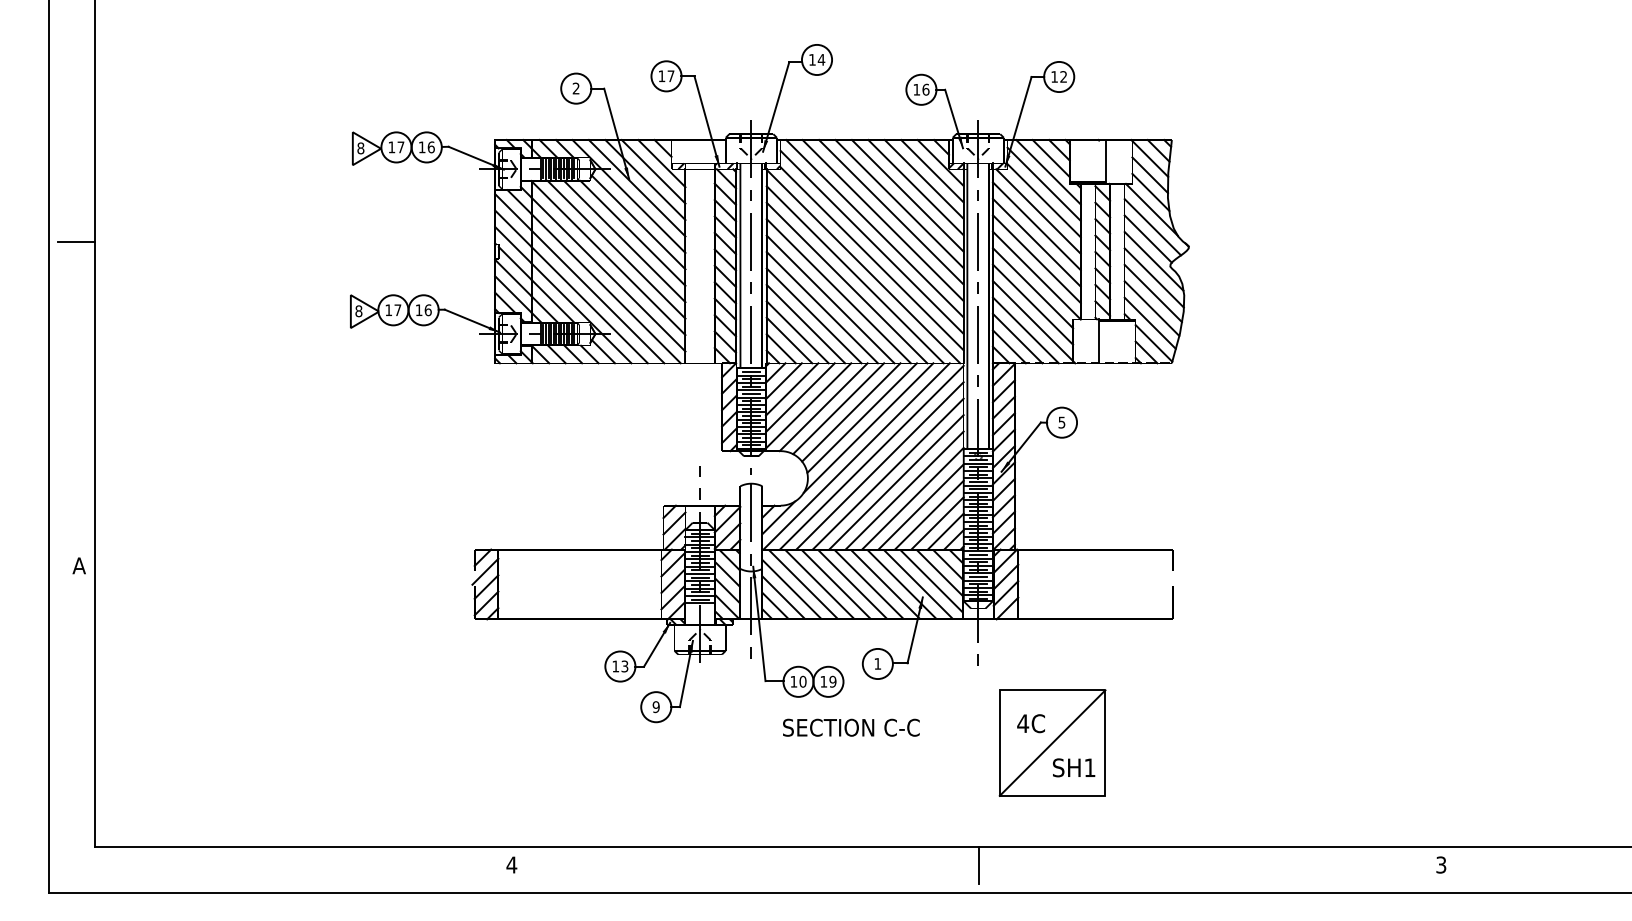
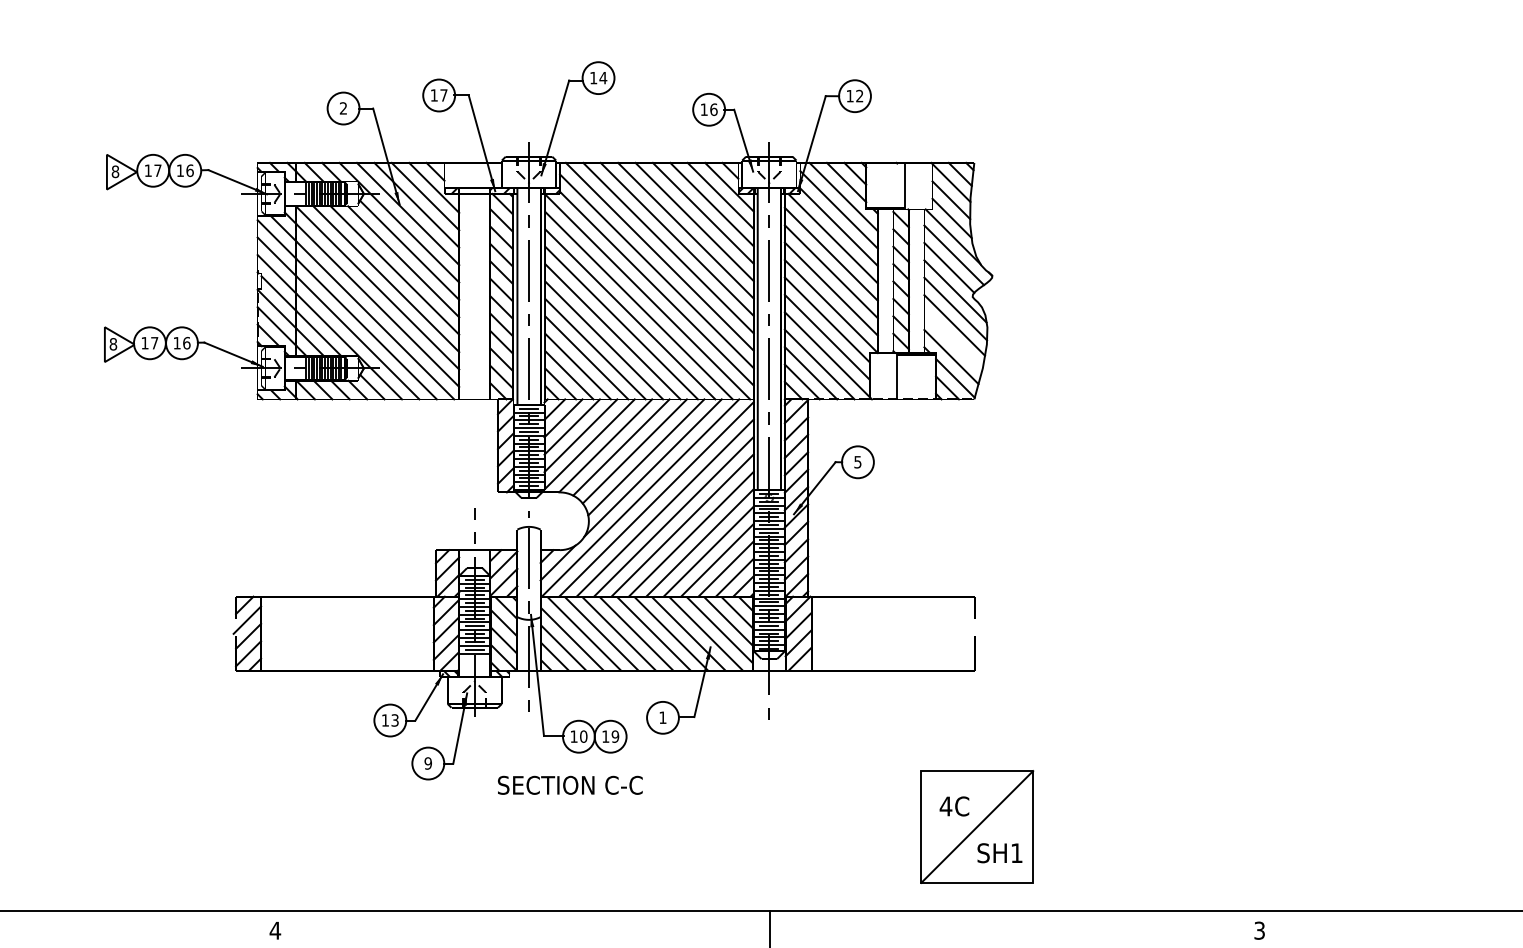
line: (1151, 308) -> (952, 341), removed
text: (851, 727) -> (570, 785), moved
part: (1052, 742) -> (977, 826), moved

